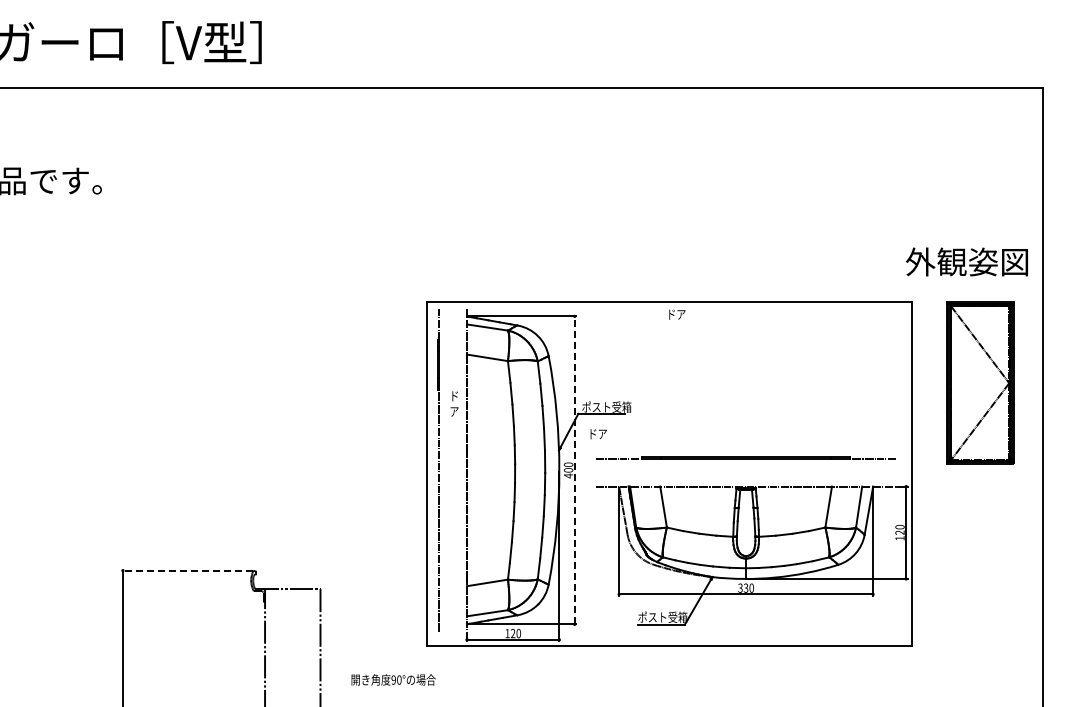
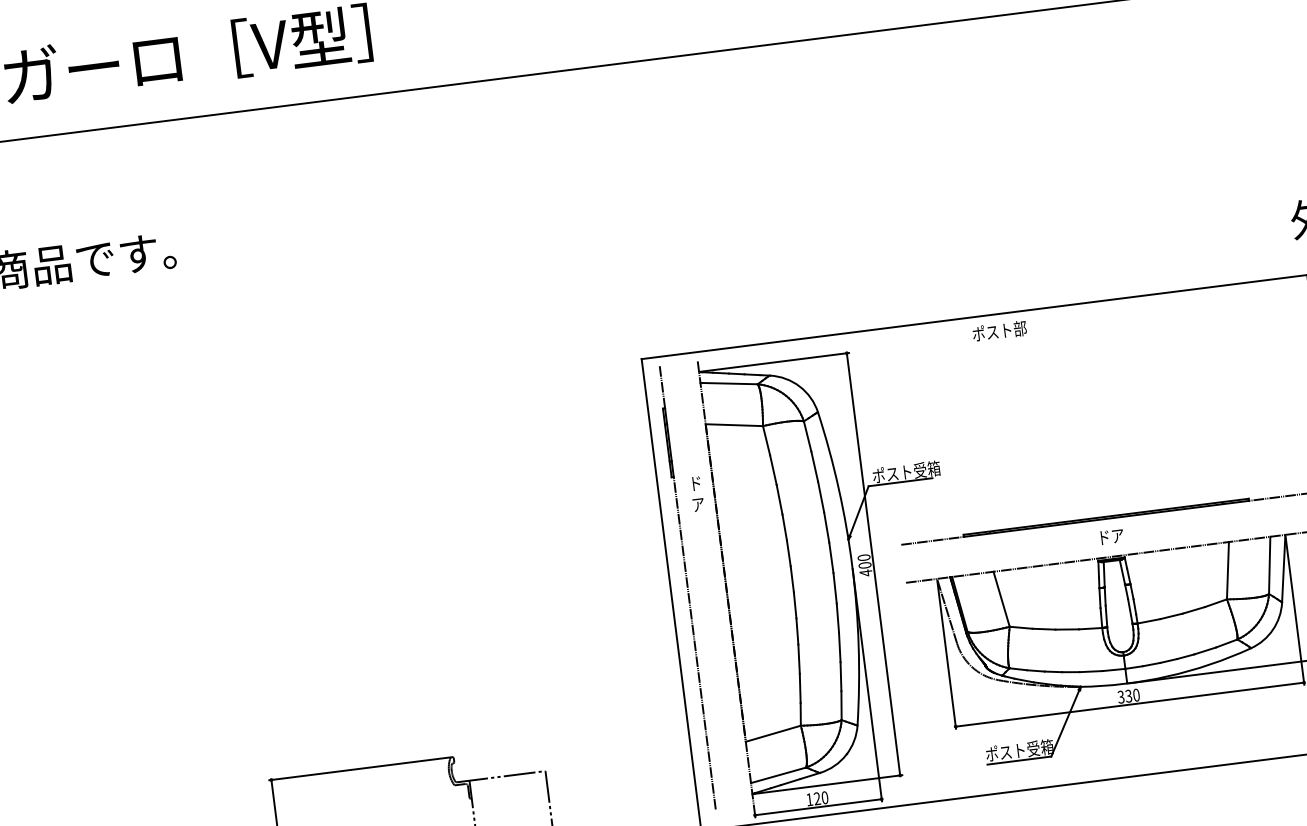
text: (686, 314) -> (999, 331), ドア -> ポスト部
text: (598, 434) -> (1112, 537), moved
line: (574, 470) -> (873, 564), dashed -> solid
line: (187, 570) -> (359, 768), dashed -> solid

